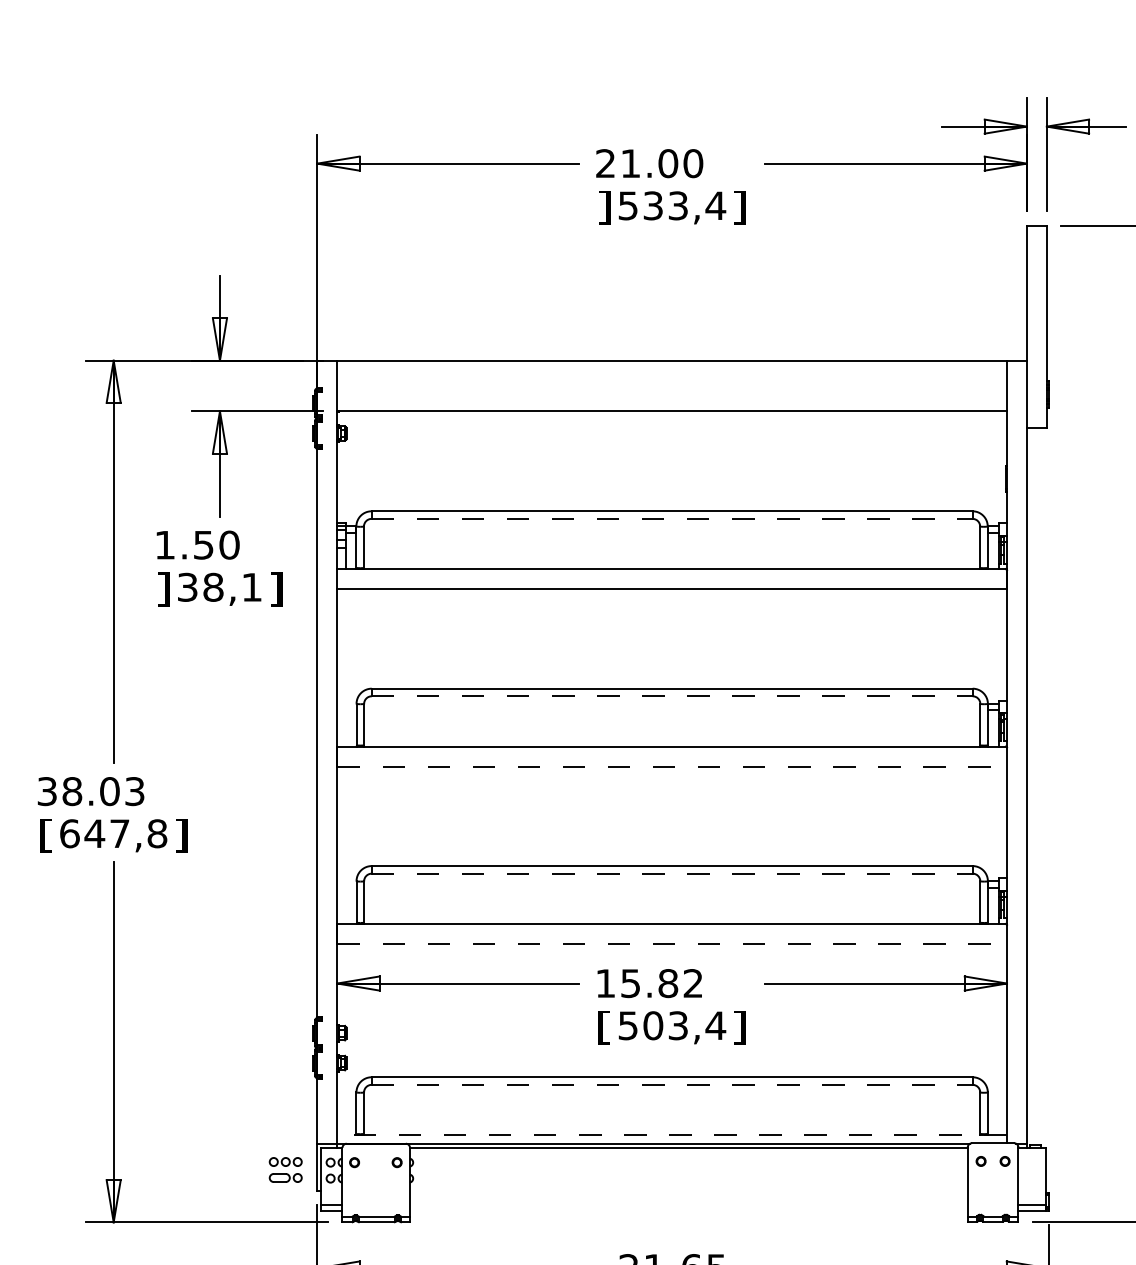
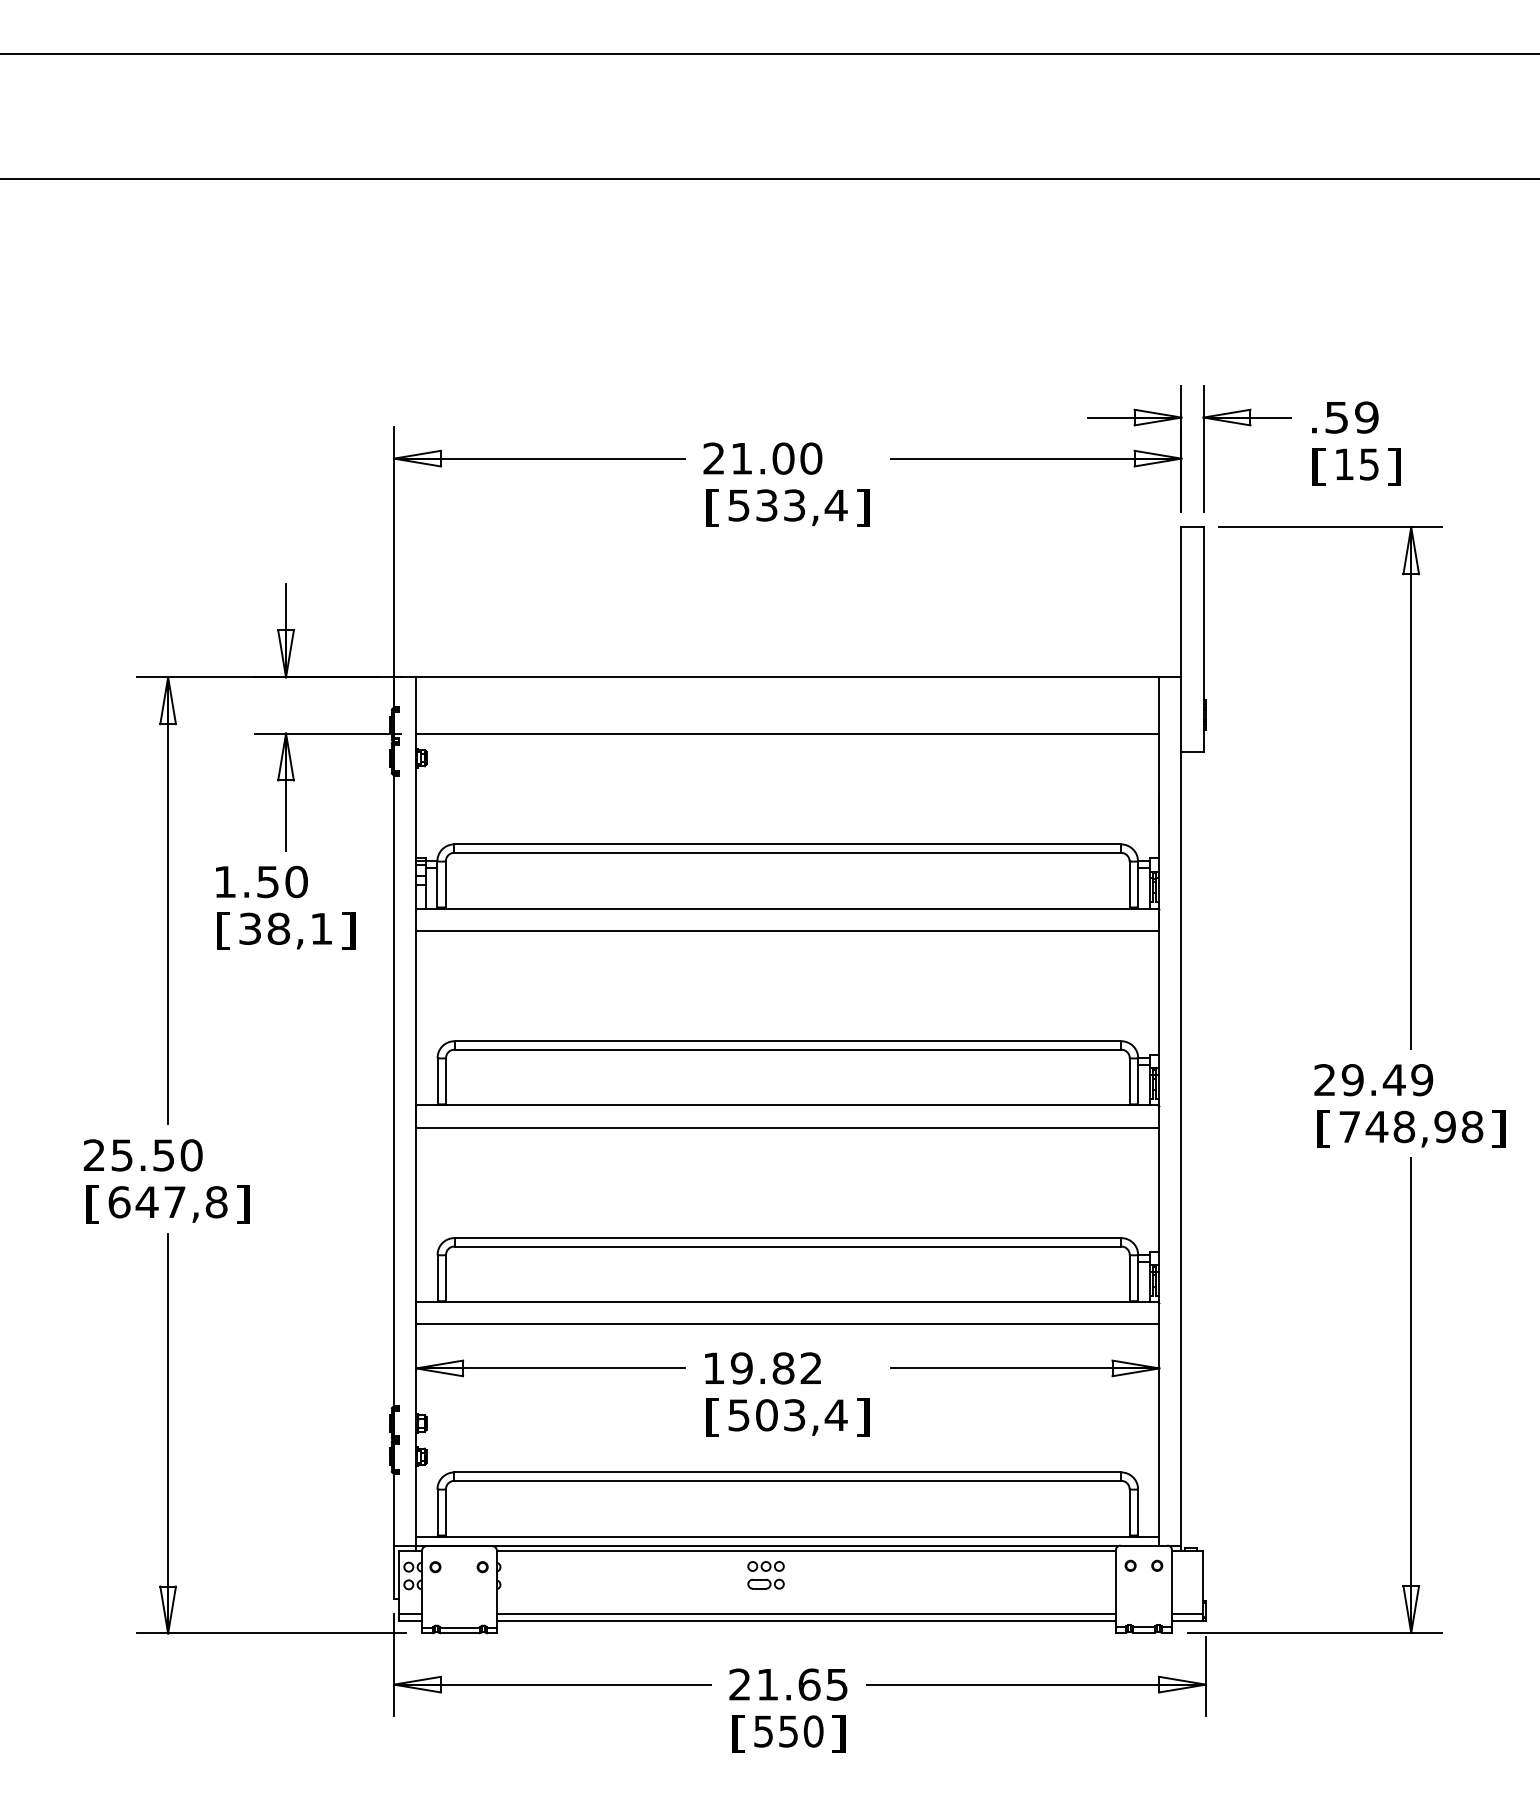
text: (604, 207) -> (712, 507), ] -> [
line: (672, 518) -> (788, 852), dashed -> solid
text: (163, 588) -> (223, 930), ] -> [
line: (672, 696) -> (788, 1049), dashed -> solid
line: (672, 766) -> (788, 1127), dashed -> solid
text: (90, 791) -> (142, 1155), 38.03 -> 25.50
line: (672, 873) -> (788, 1246), dashed -> solid
line: (672, 943) -> (788, 1324), dashed -> solid
text: (630, 983) -> (741, 1368), 15.82 -> 19.82
line: (672, 1084) -> (788, 1480), dashed -> solid
line: (671, 1135) -> (787, 1536), dashed -> solid
part: (285, 1170) -> (765, 1575), moved
line: (688, 1204) -> (805, 1613), added
line: (688, 1211) -> (805, 1621), added

